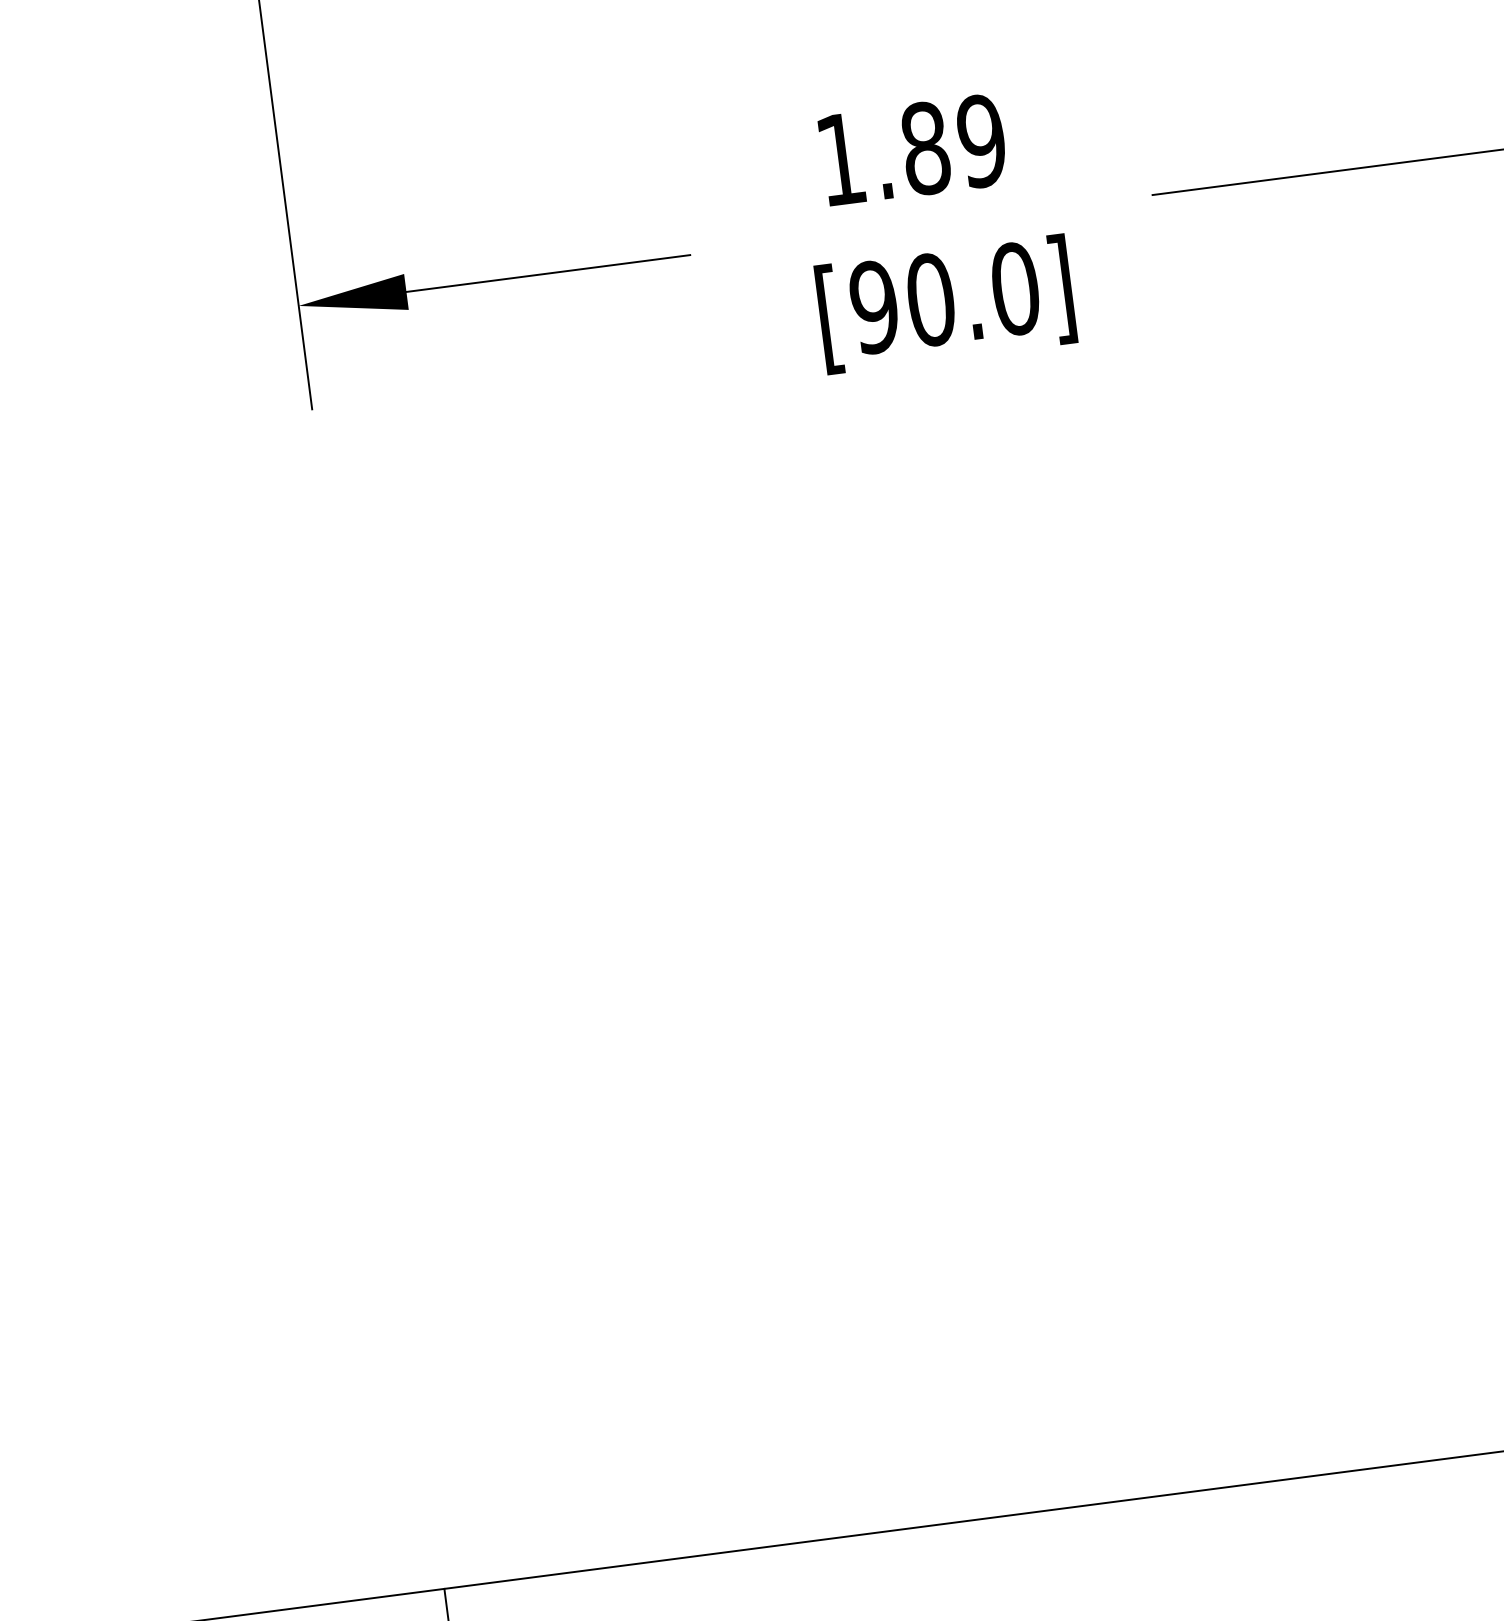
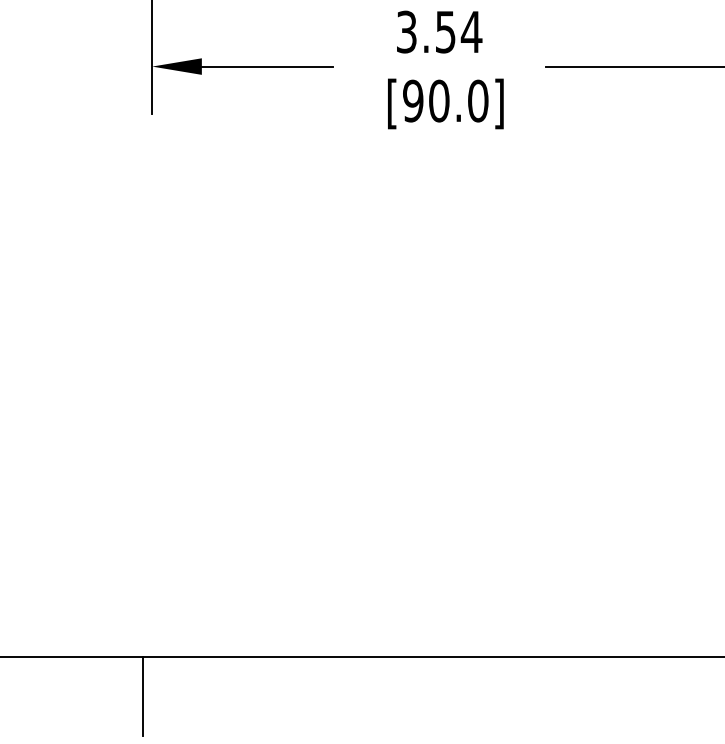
text: (911, 148) -> (439, 31), 1.89 -> 3.54

